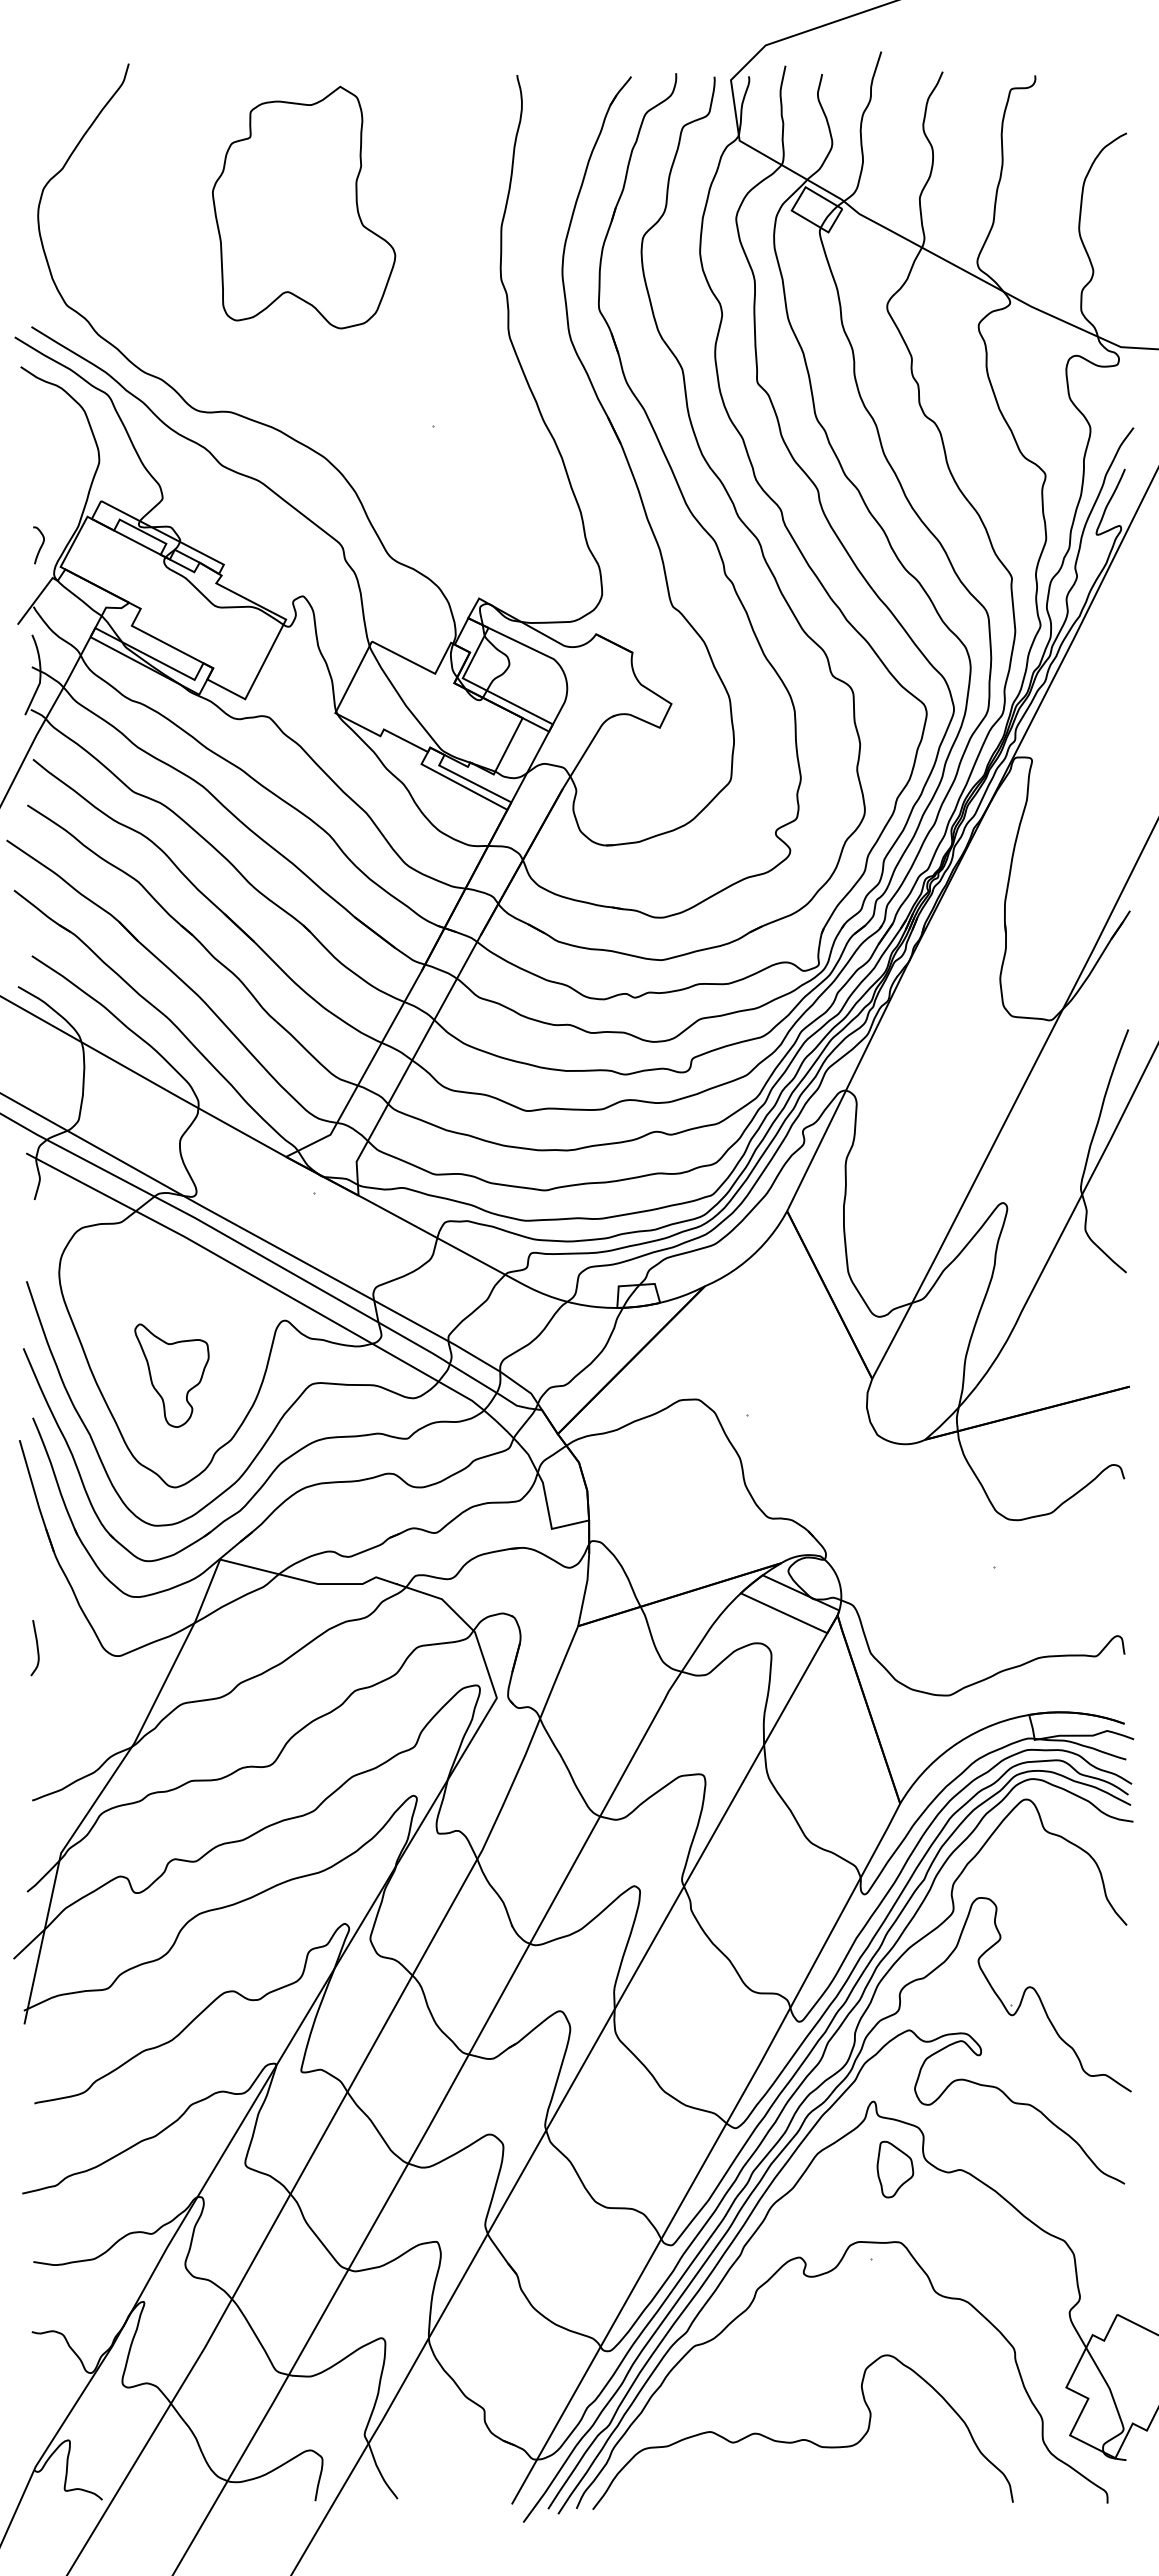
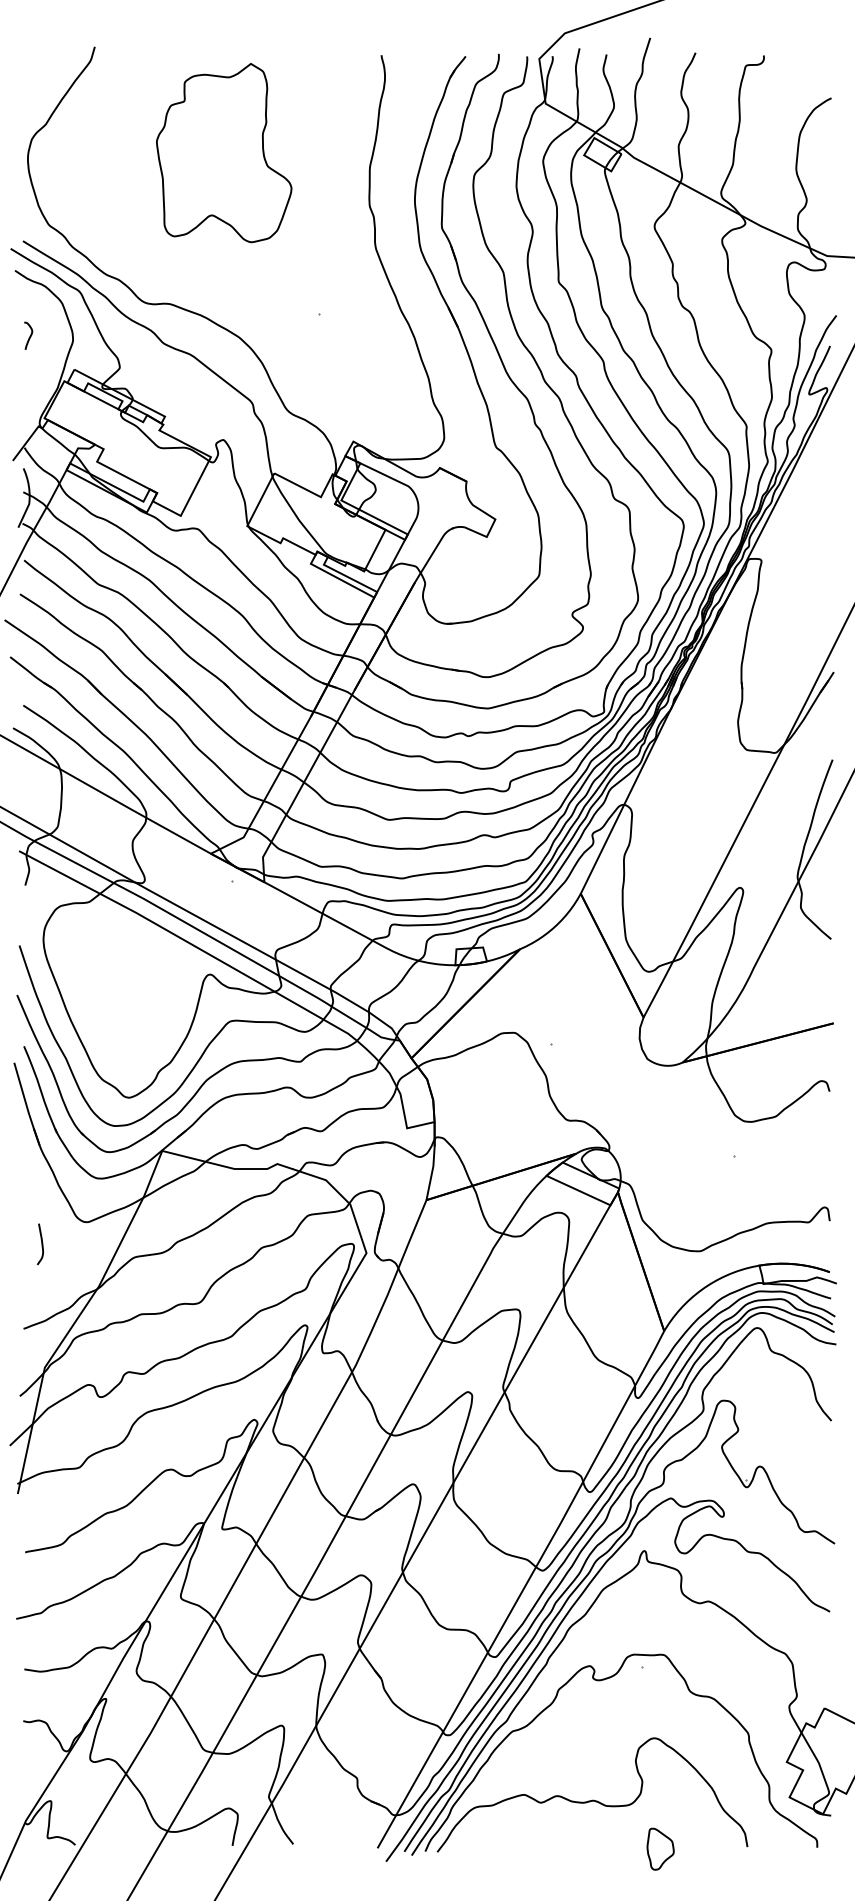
curve: (40, 546) -> (29, 336), moved
part: (171, 1375) -> (126, 1015), removed
curve: (36, 1648) -> (41, 1244), moved
part: (895, 2169) -> (660, 1849), moved

